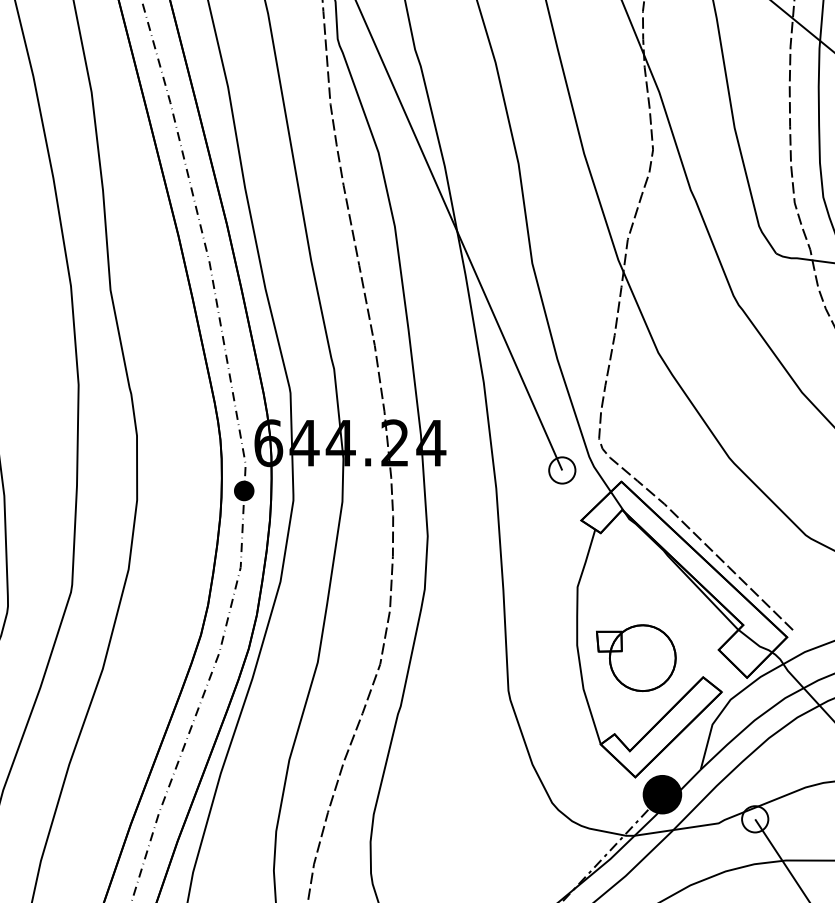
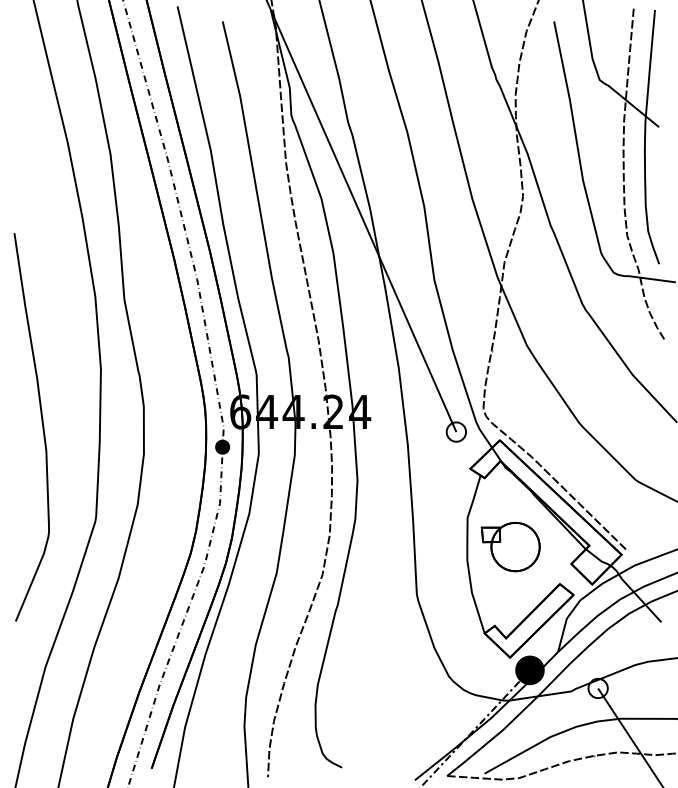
part: (635, 657) -> (510, 546), moved

